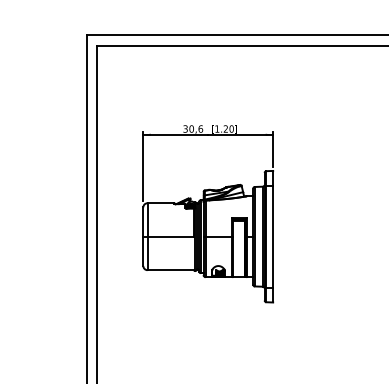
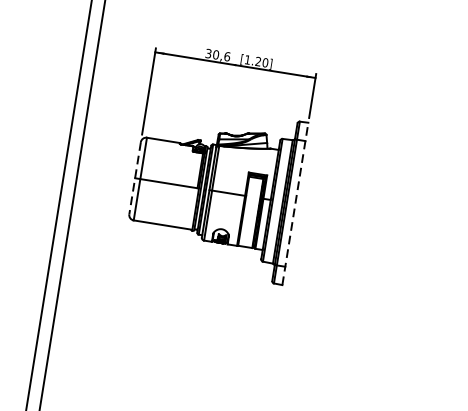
line: (273, 236) -> (295, 203), solid -> dashed
line: (143, 237) -> (135, 179), solid -> dashed

